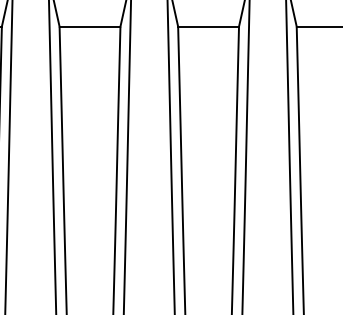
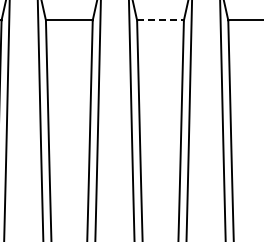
line: (209, 26) -> (161, 20), solid -> dashed

